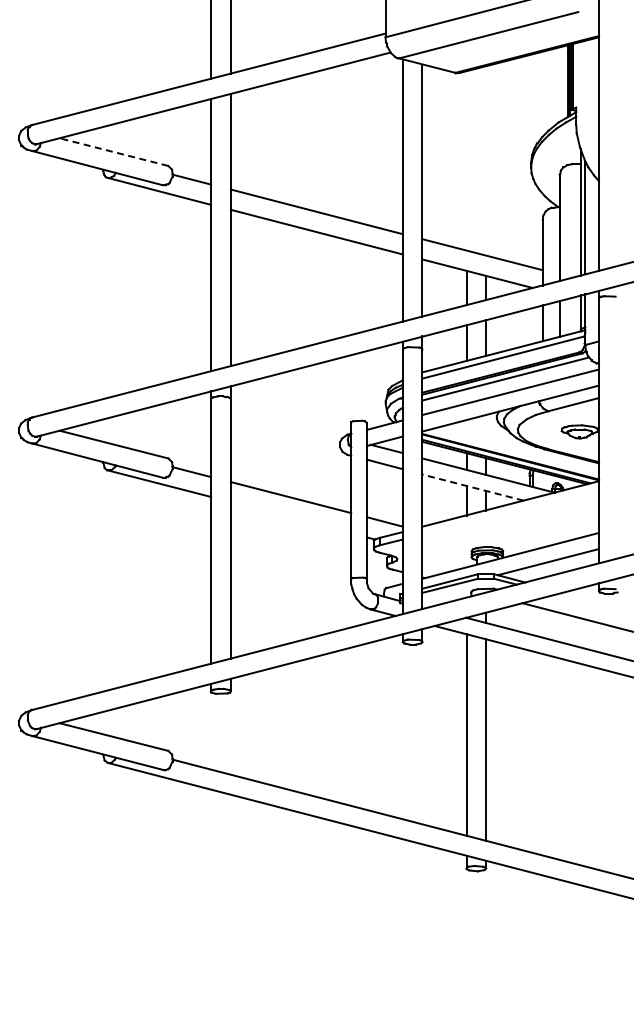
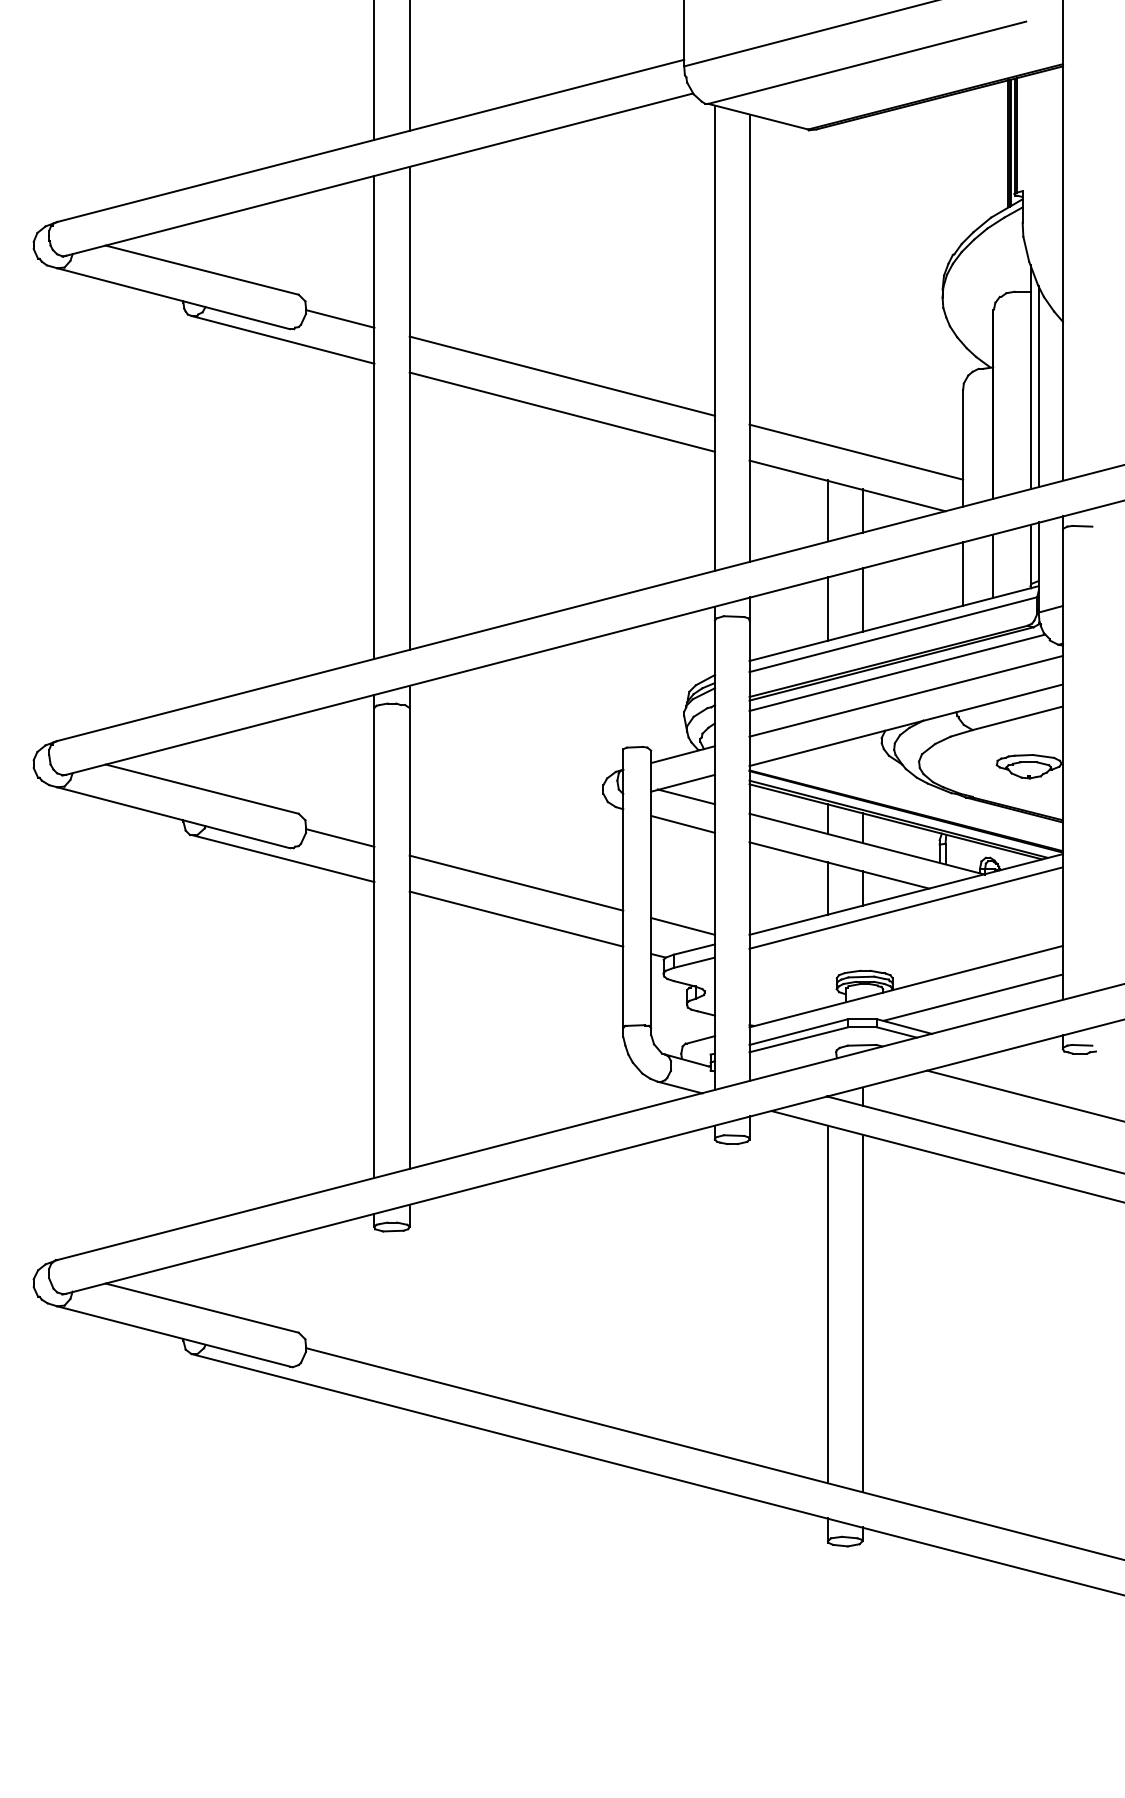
line: (113, 152) -> (201, 270), dashed -> solid
line: (472, 487) -> (838, 865), dashed -> solid
line: (510, 511) -> (905, 907), added
line: (290, 517) -> (515, 918), added

